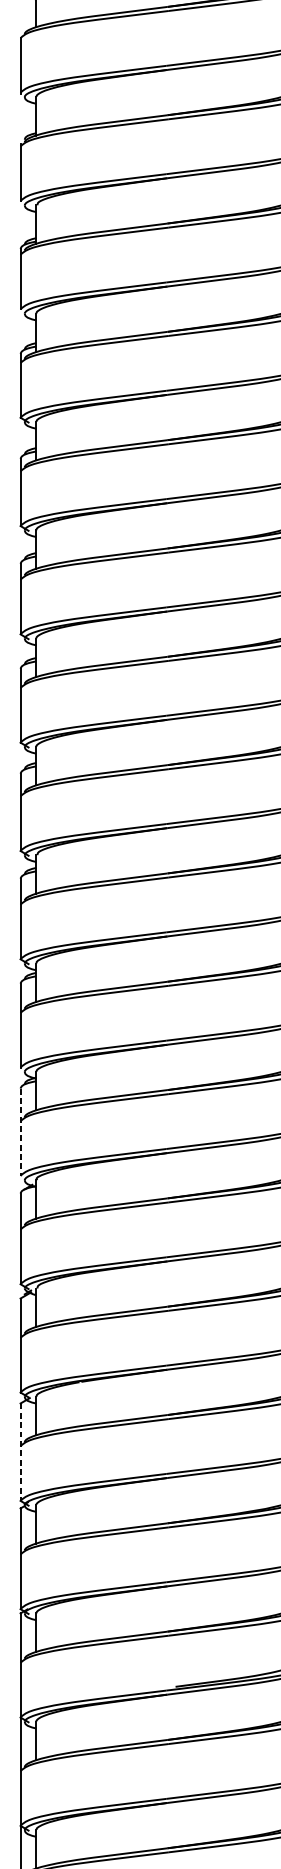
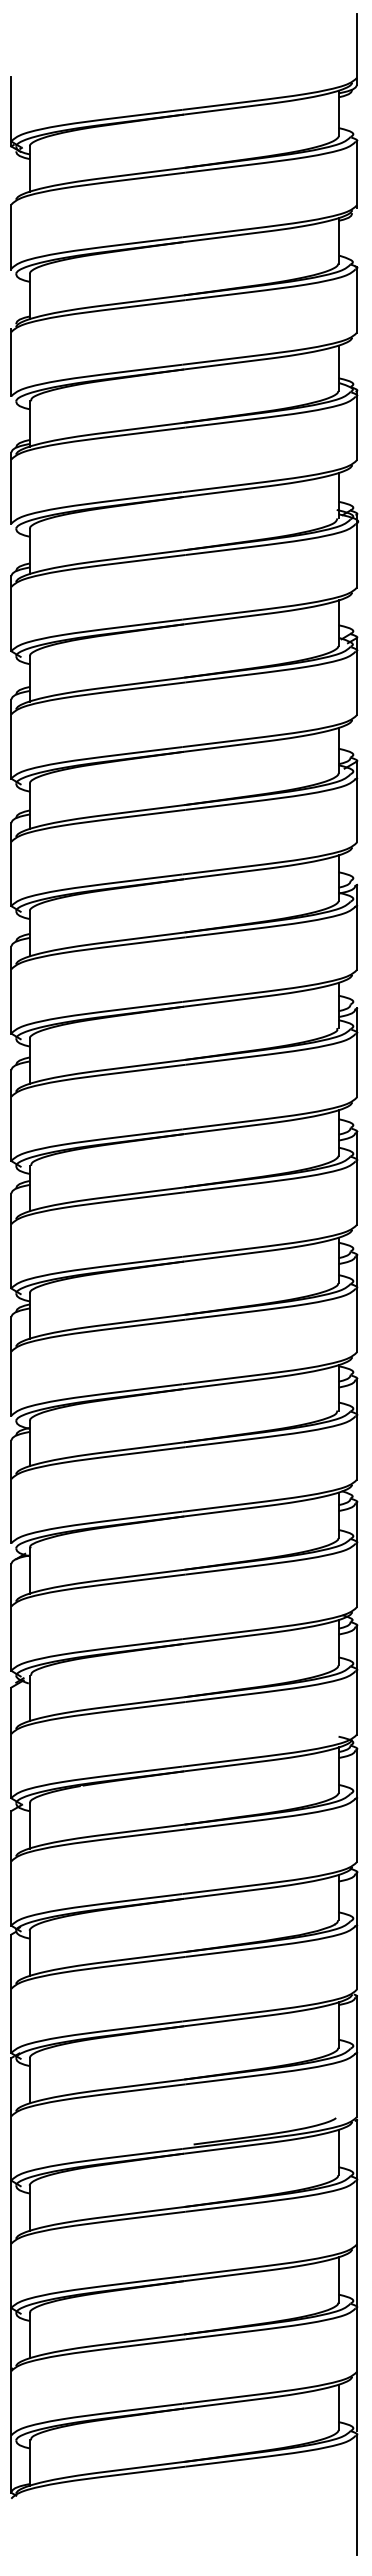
line: (20, 1132) -> (11, 1492), dashed -> solid
line: (20, 1452) -> (11, 1868), dashed -> solid

